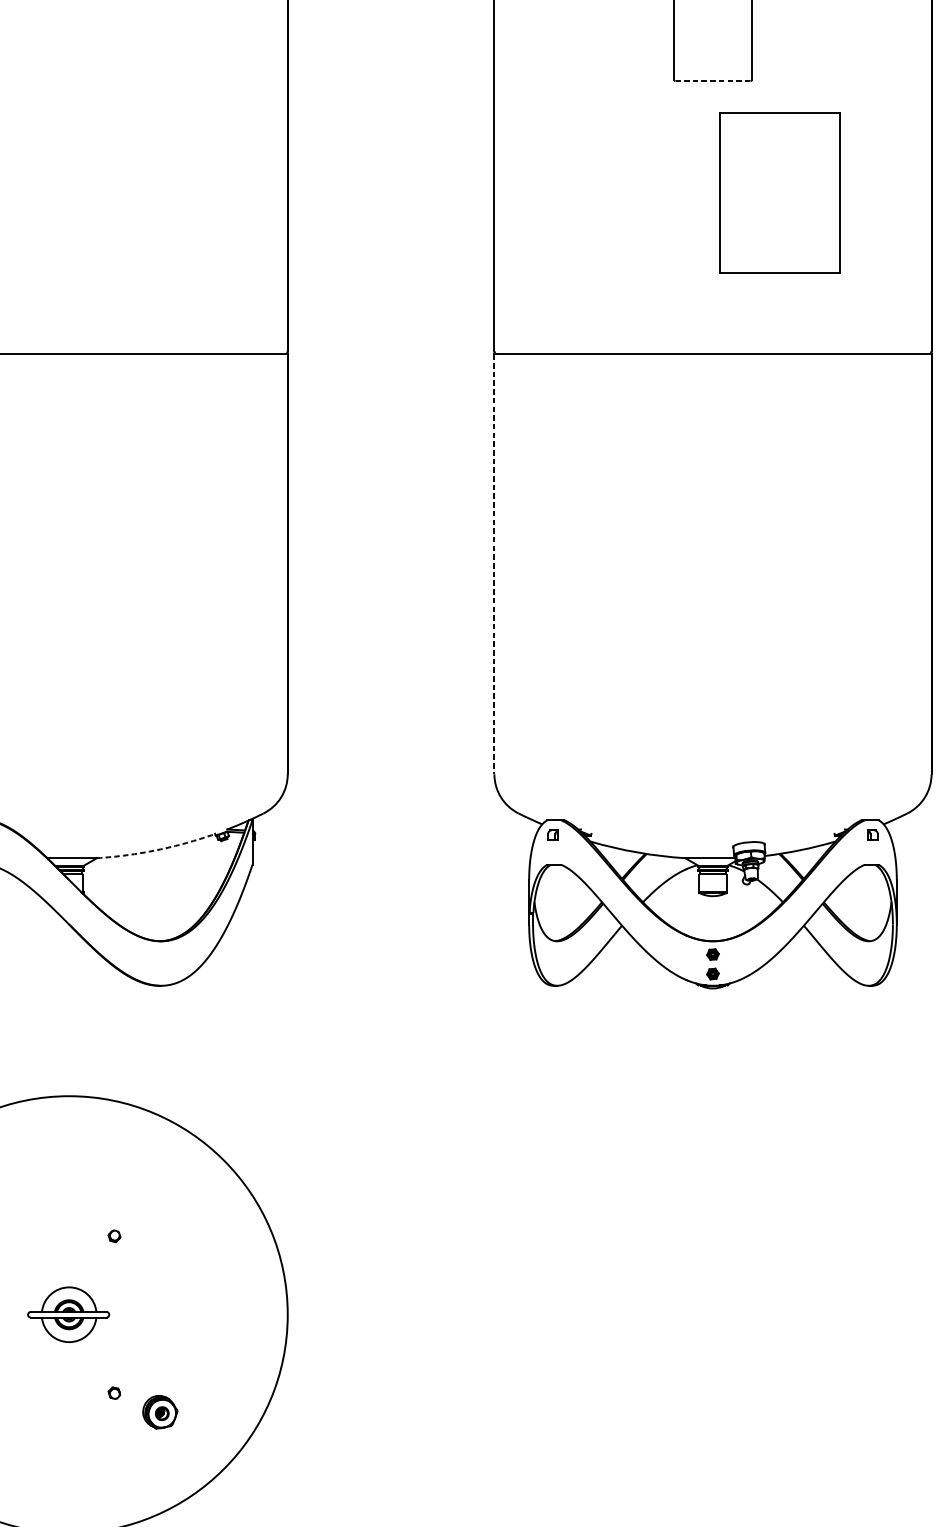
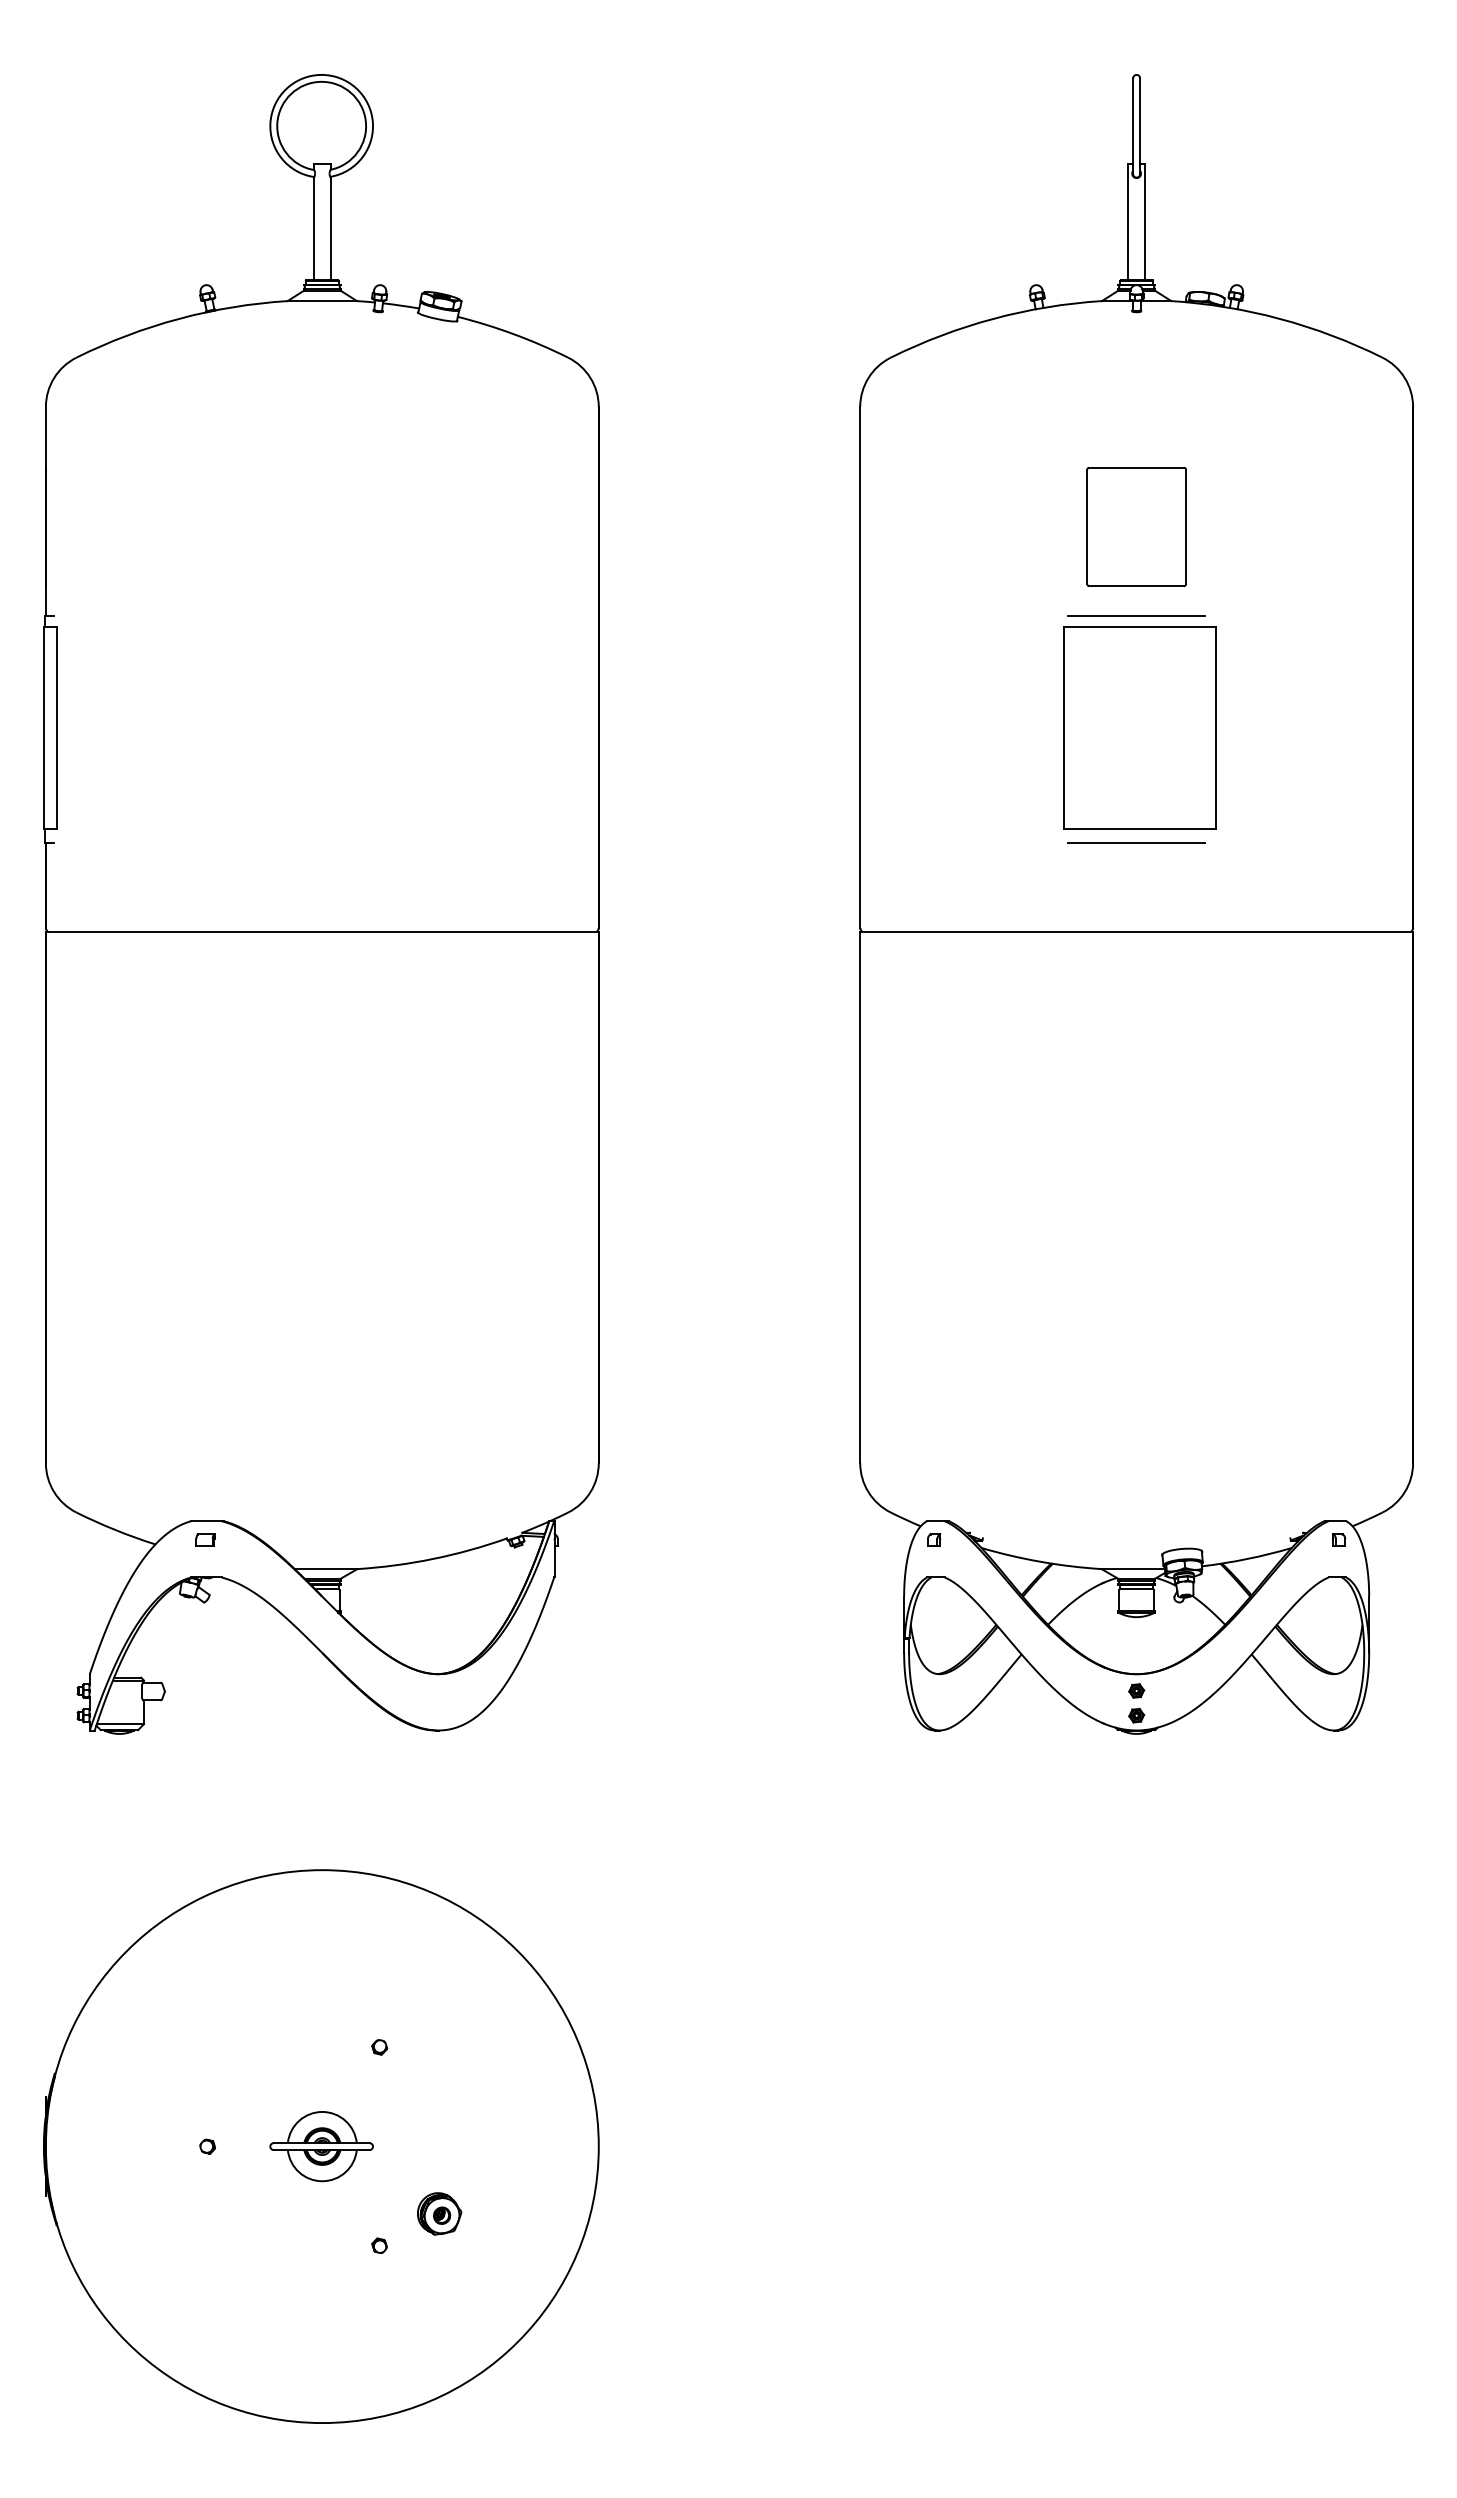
line: (712, 81) -> (1136, 586), dashed -> solid
line: (712, 104) -> (1136, 615), added
part: (780, 192) -> (1139, 727), moved
line: (712, 283) -> (1136, 842), added
line: (494, 564) -> (860, 1197), dashed -> solid
arc: (157, 849) -> (433, 1558), dashed -> solid
part: (160, 1411) -> (439, 2213), moved

